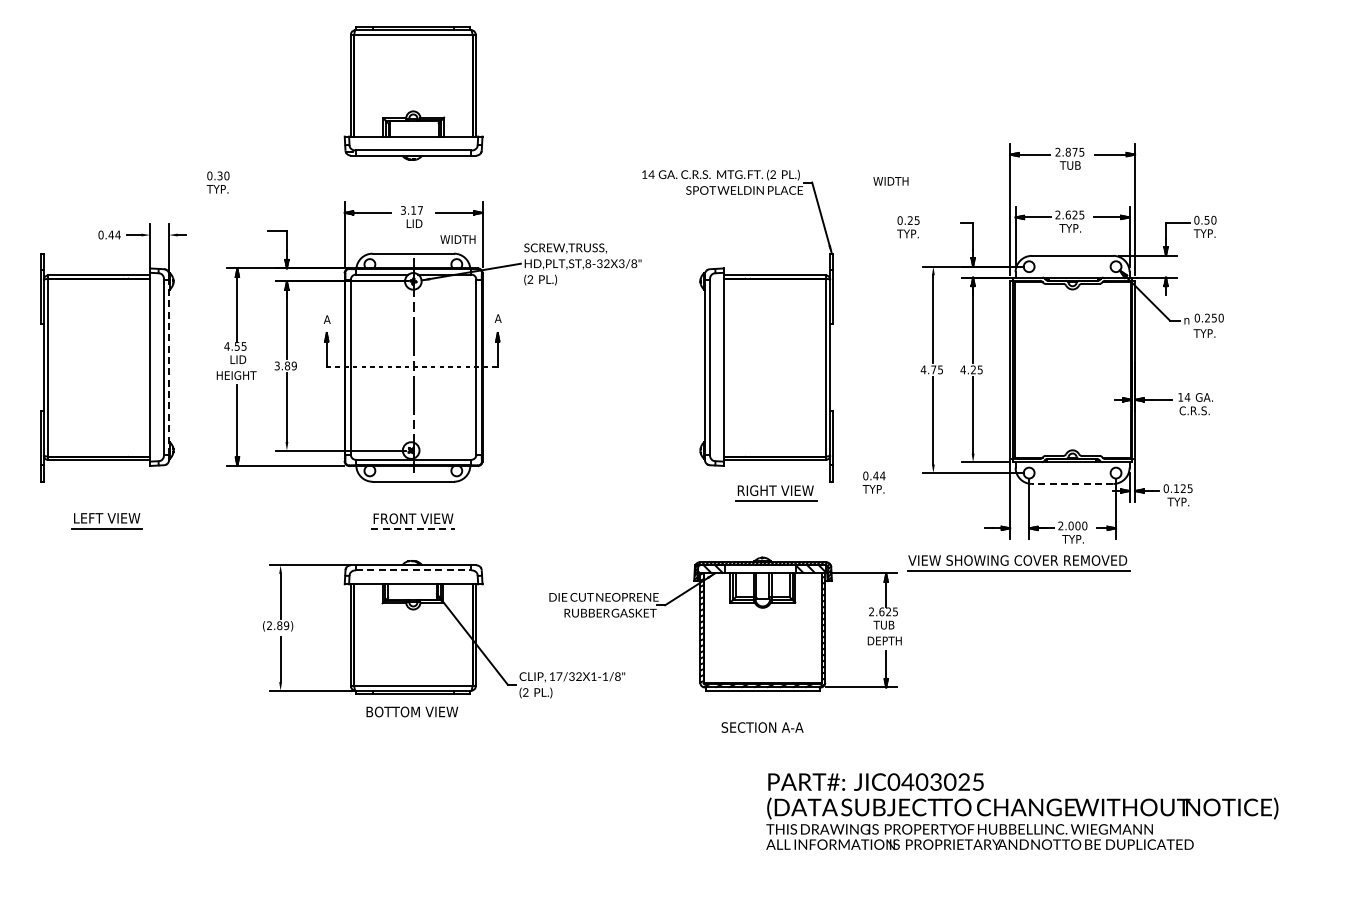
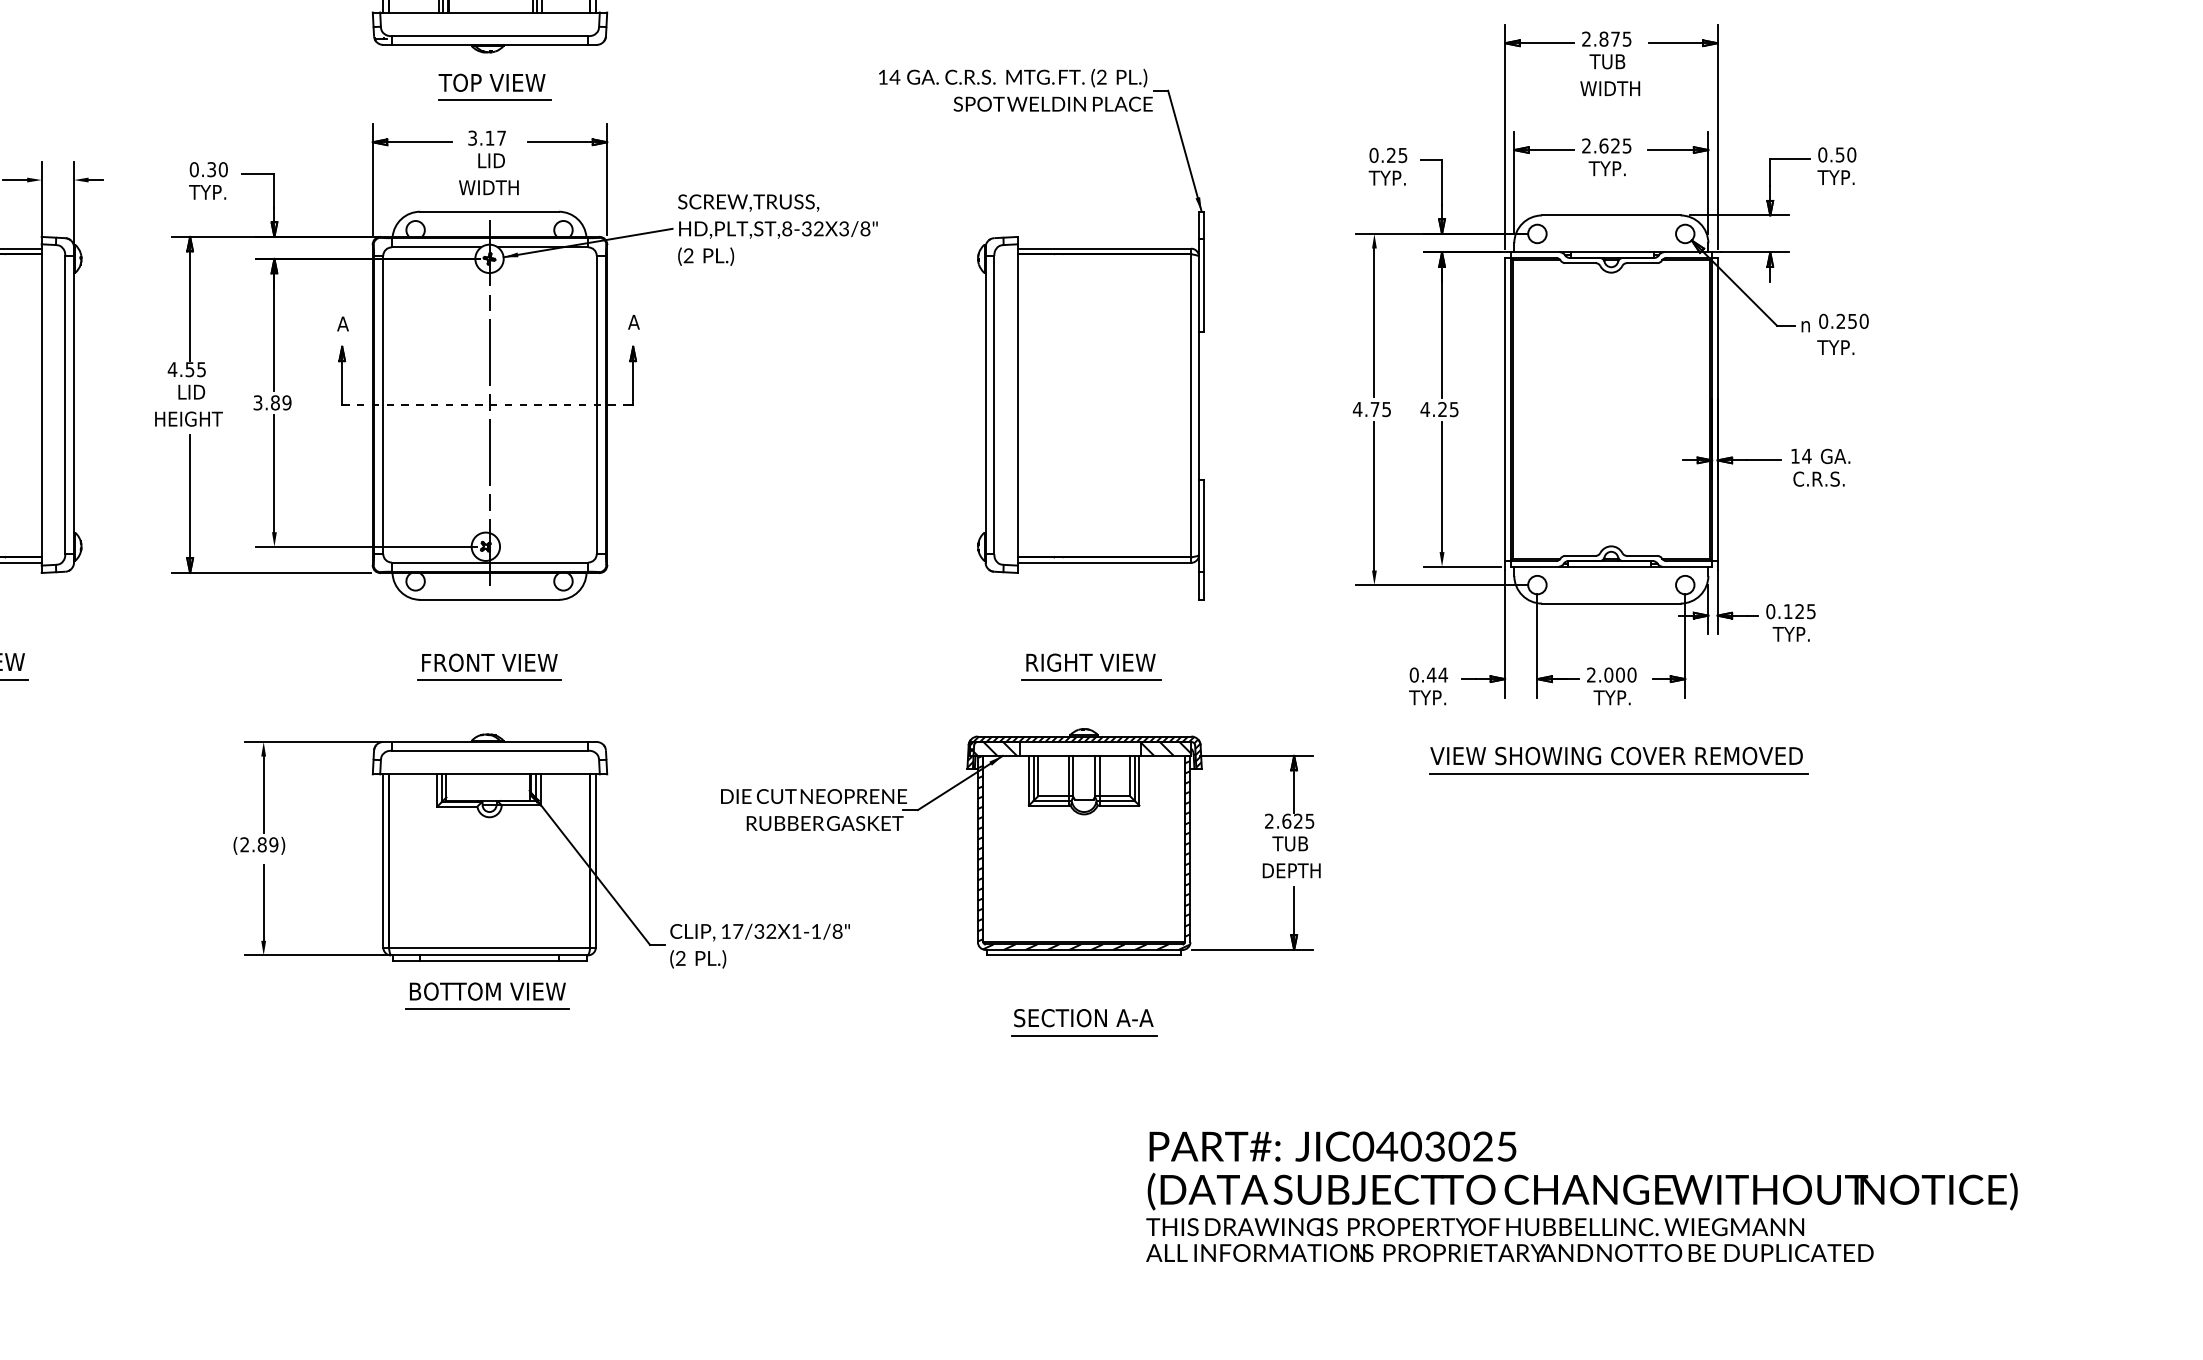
part: (415, 180) -> (493, 87), added
text: (890, 181) -> (1609, 88), moved
text: (217, 182) -> (207, 180), moved
text: (908, 227) -> (1388, 167), moved
text: (457, 239) -> (488, 187), moved
line: (169, 367) -> (74, 405), dashed -> solid
text: (873, 482) -> (1427, 686), moved
line: (1072, 483) -> (1611, 602), dashed -> solid
part: (776, 493) -> (1092, 667), moved
line: (413, 529) -> (489, 681), dashed -> solid
part: (1018, 563) -> (1617, 761), moved
line: (413, 570) -> (489, 750), dashed -> solid
line: (412, 722) -> (488, 1009), added
line: (762, 737) -> (1083, 1035), added
text: (1022, 811) -> (1582, 1196), moved

